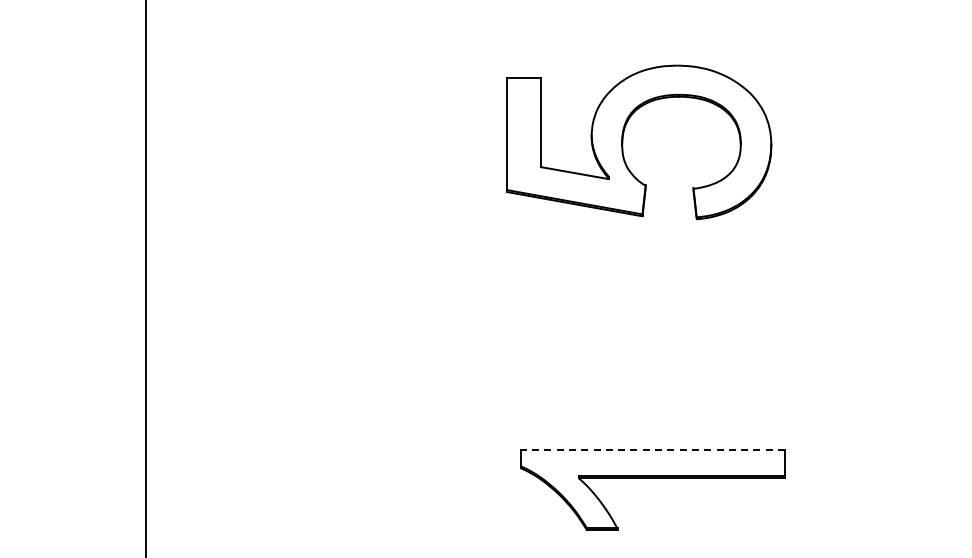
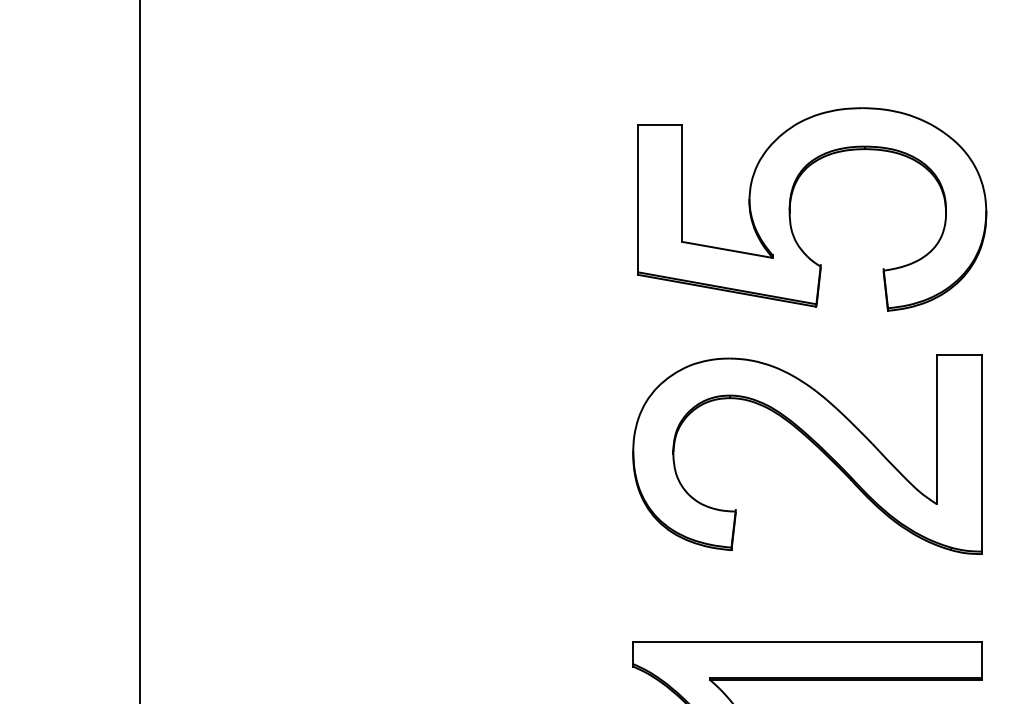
part: (623, 142) -> (791, 209), moved
part: (657, 300) -> (813, 445), added
line: (652, 449) -> (807, 642), dashed -> solid

